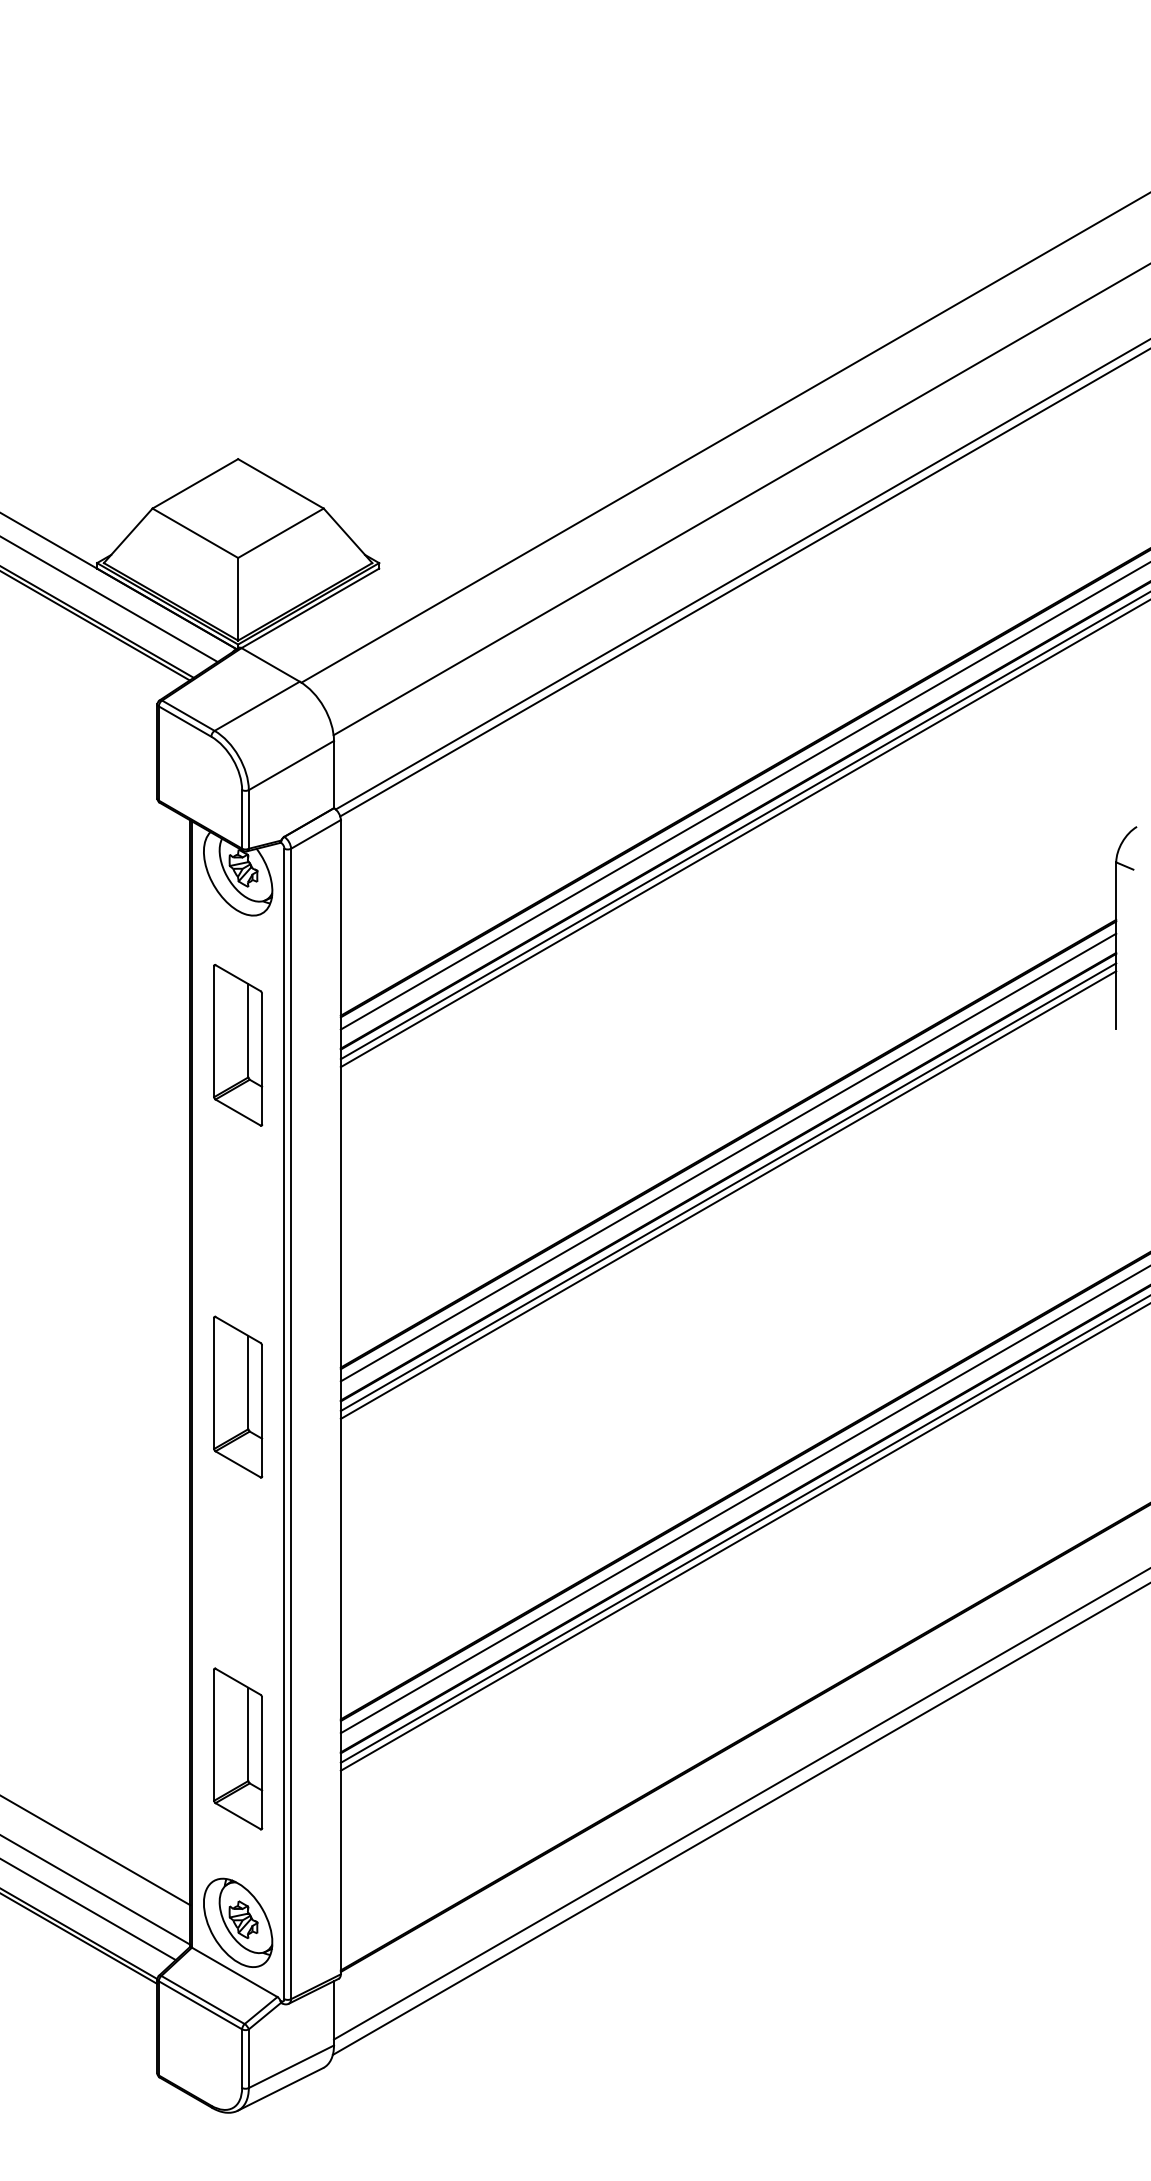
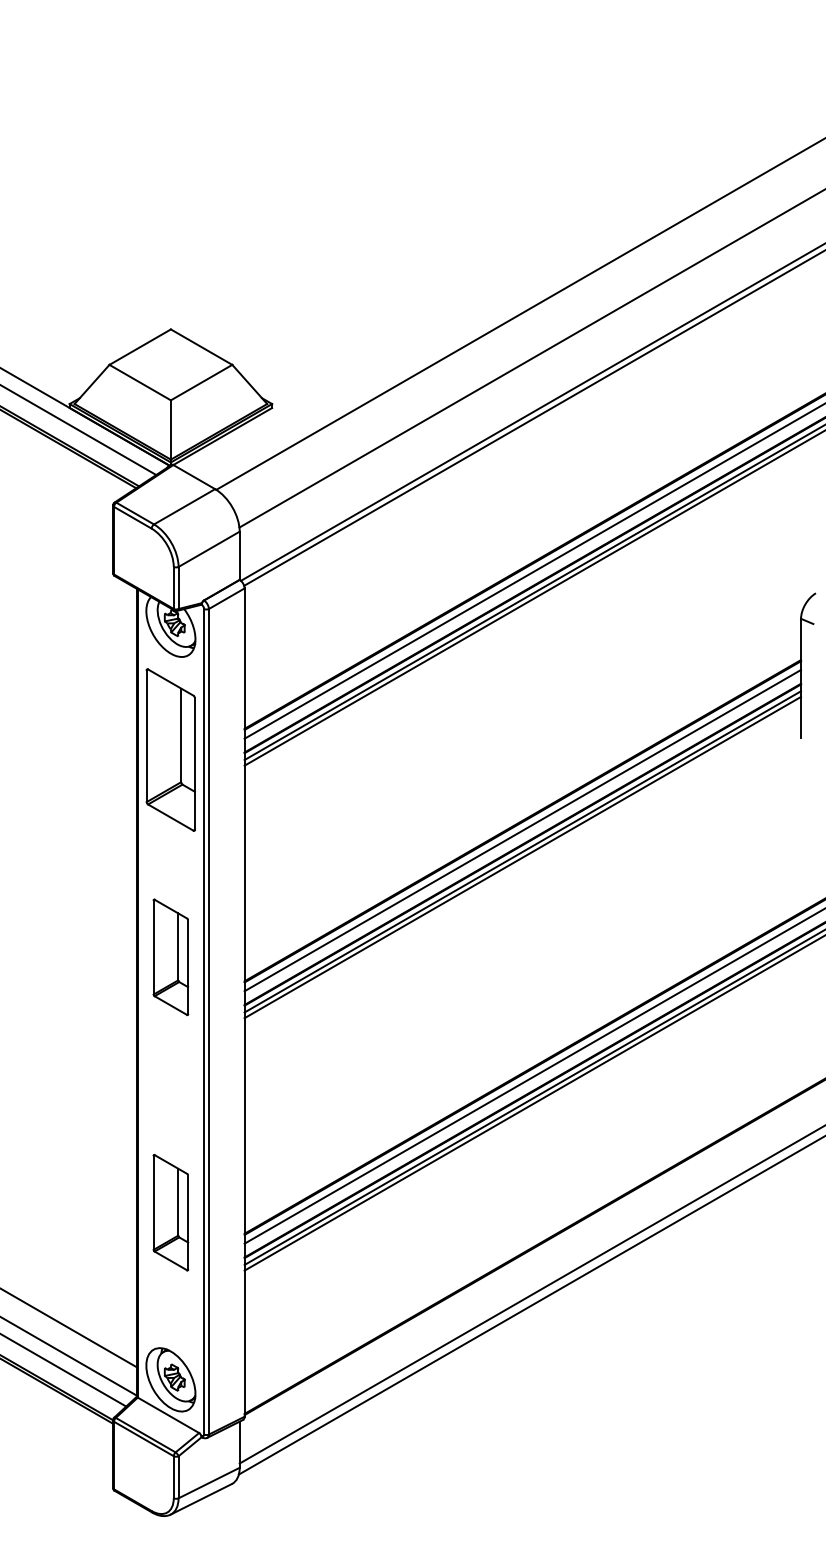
part: (238, 1045) -> (171, 750), size x1.4
part: (238, 1396) -> (171, 956), moved
part: (238, 1748) -> (171, 1212), moved

